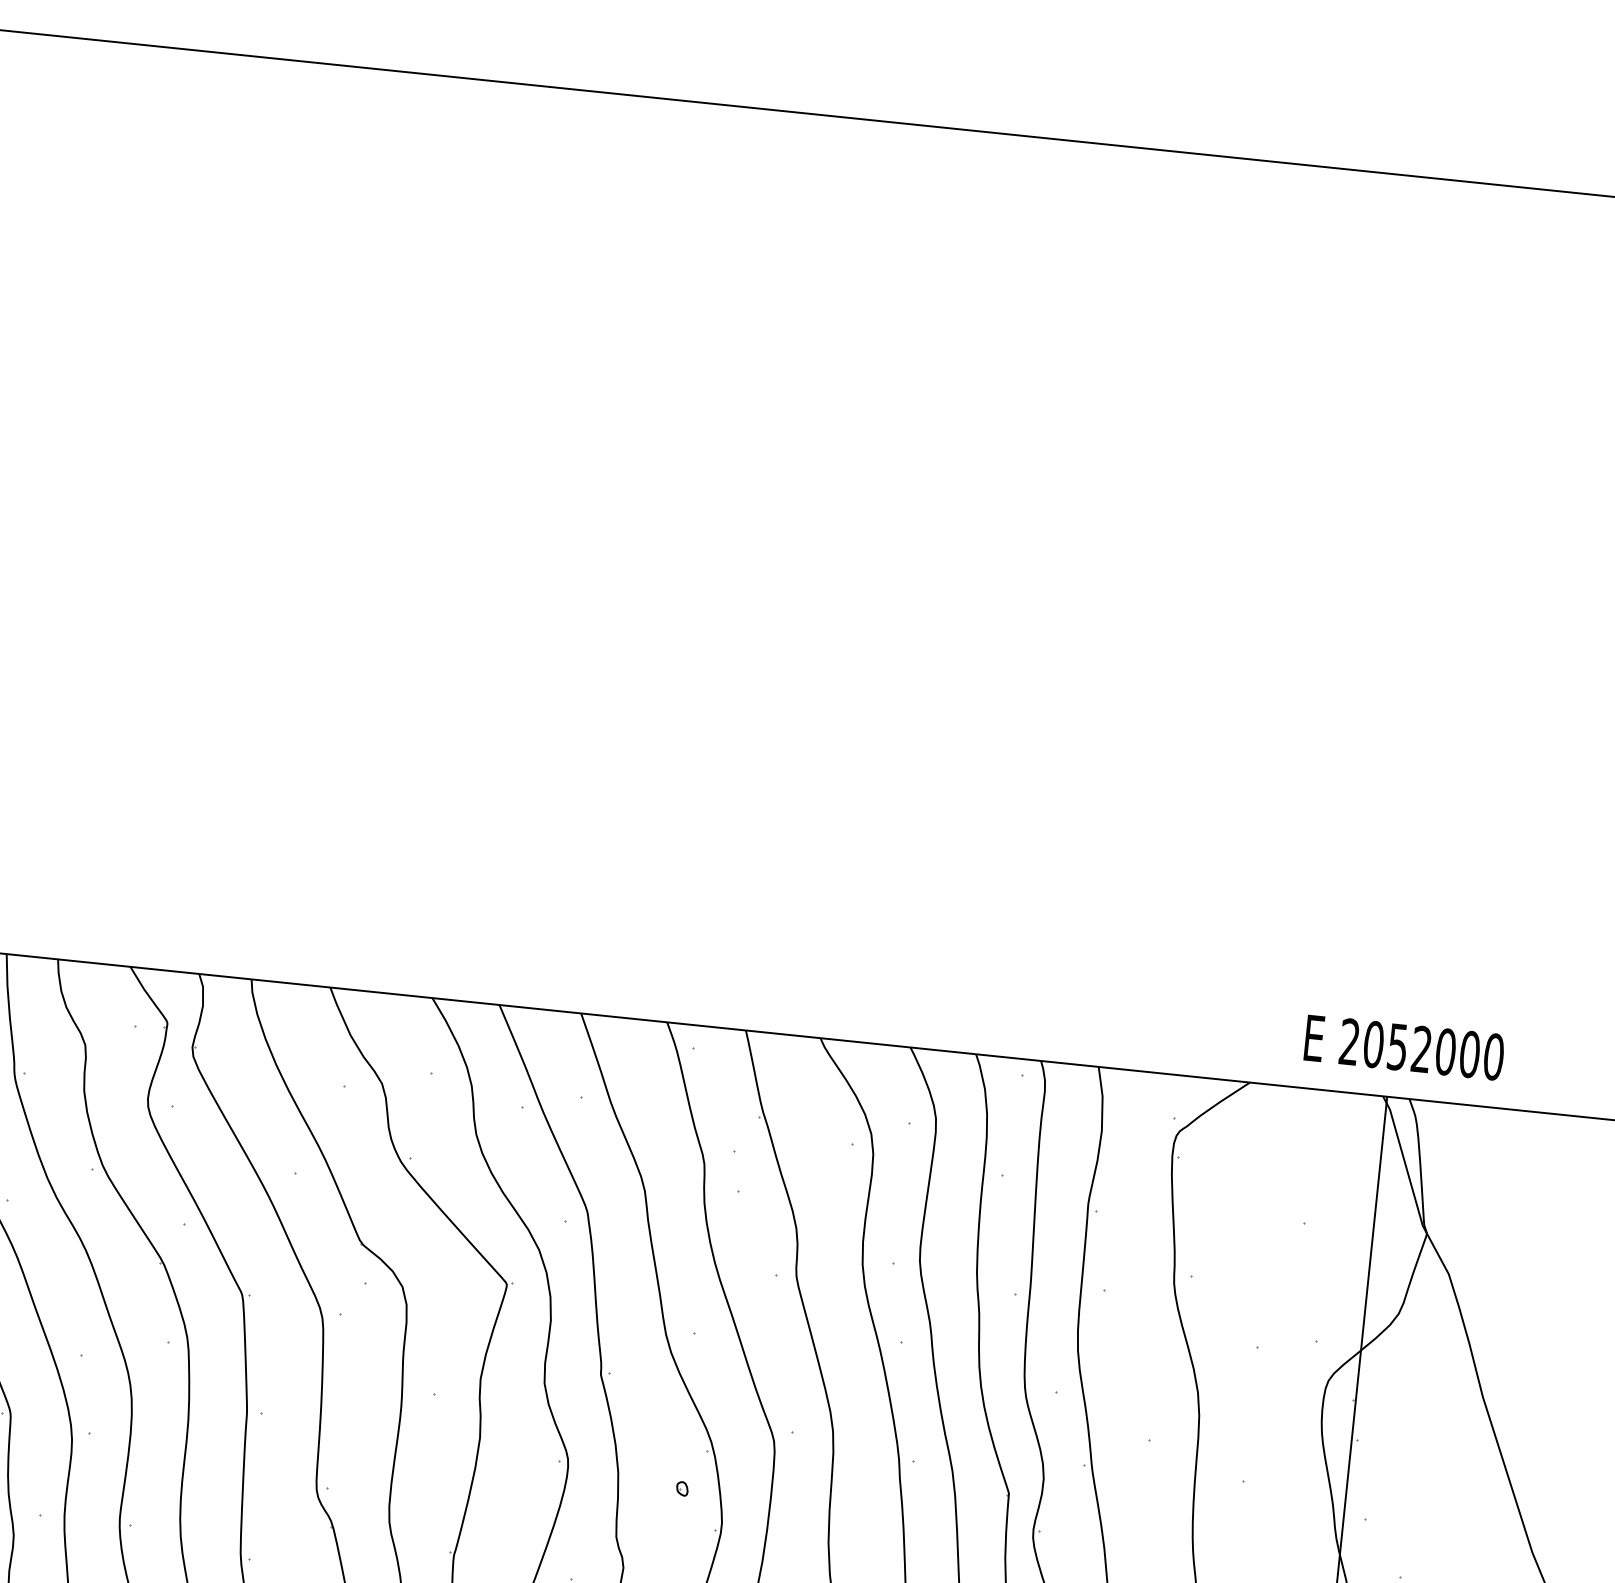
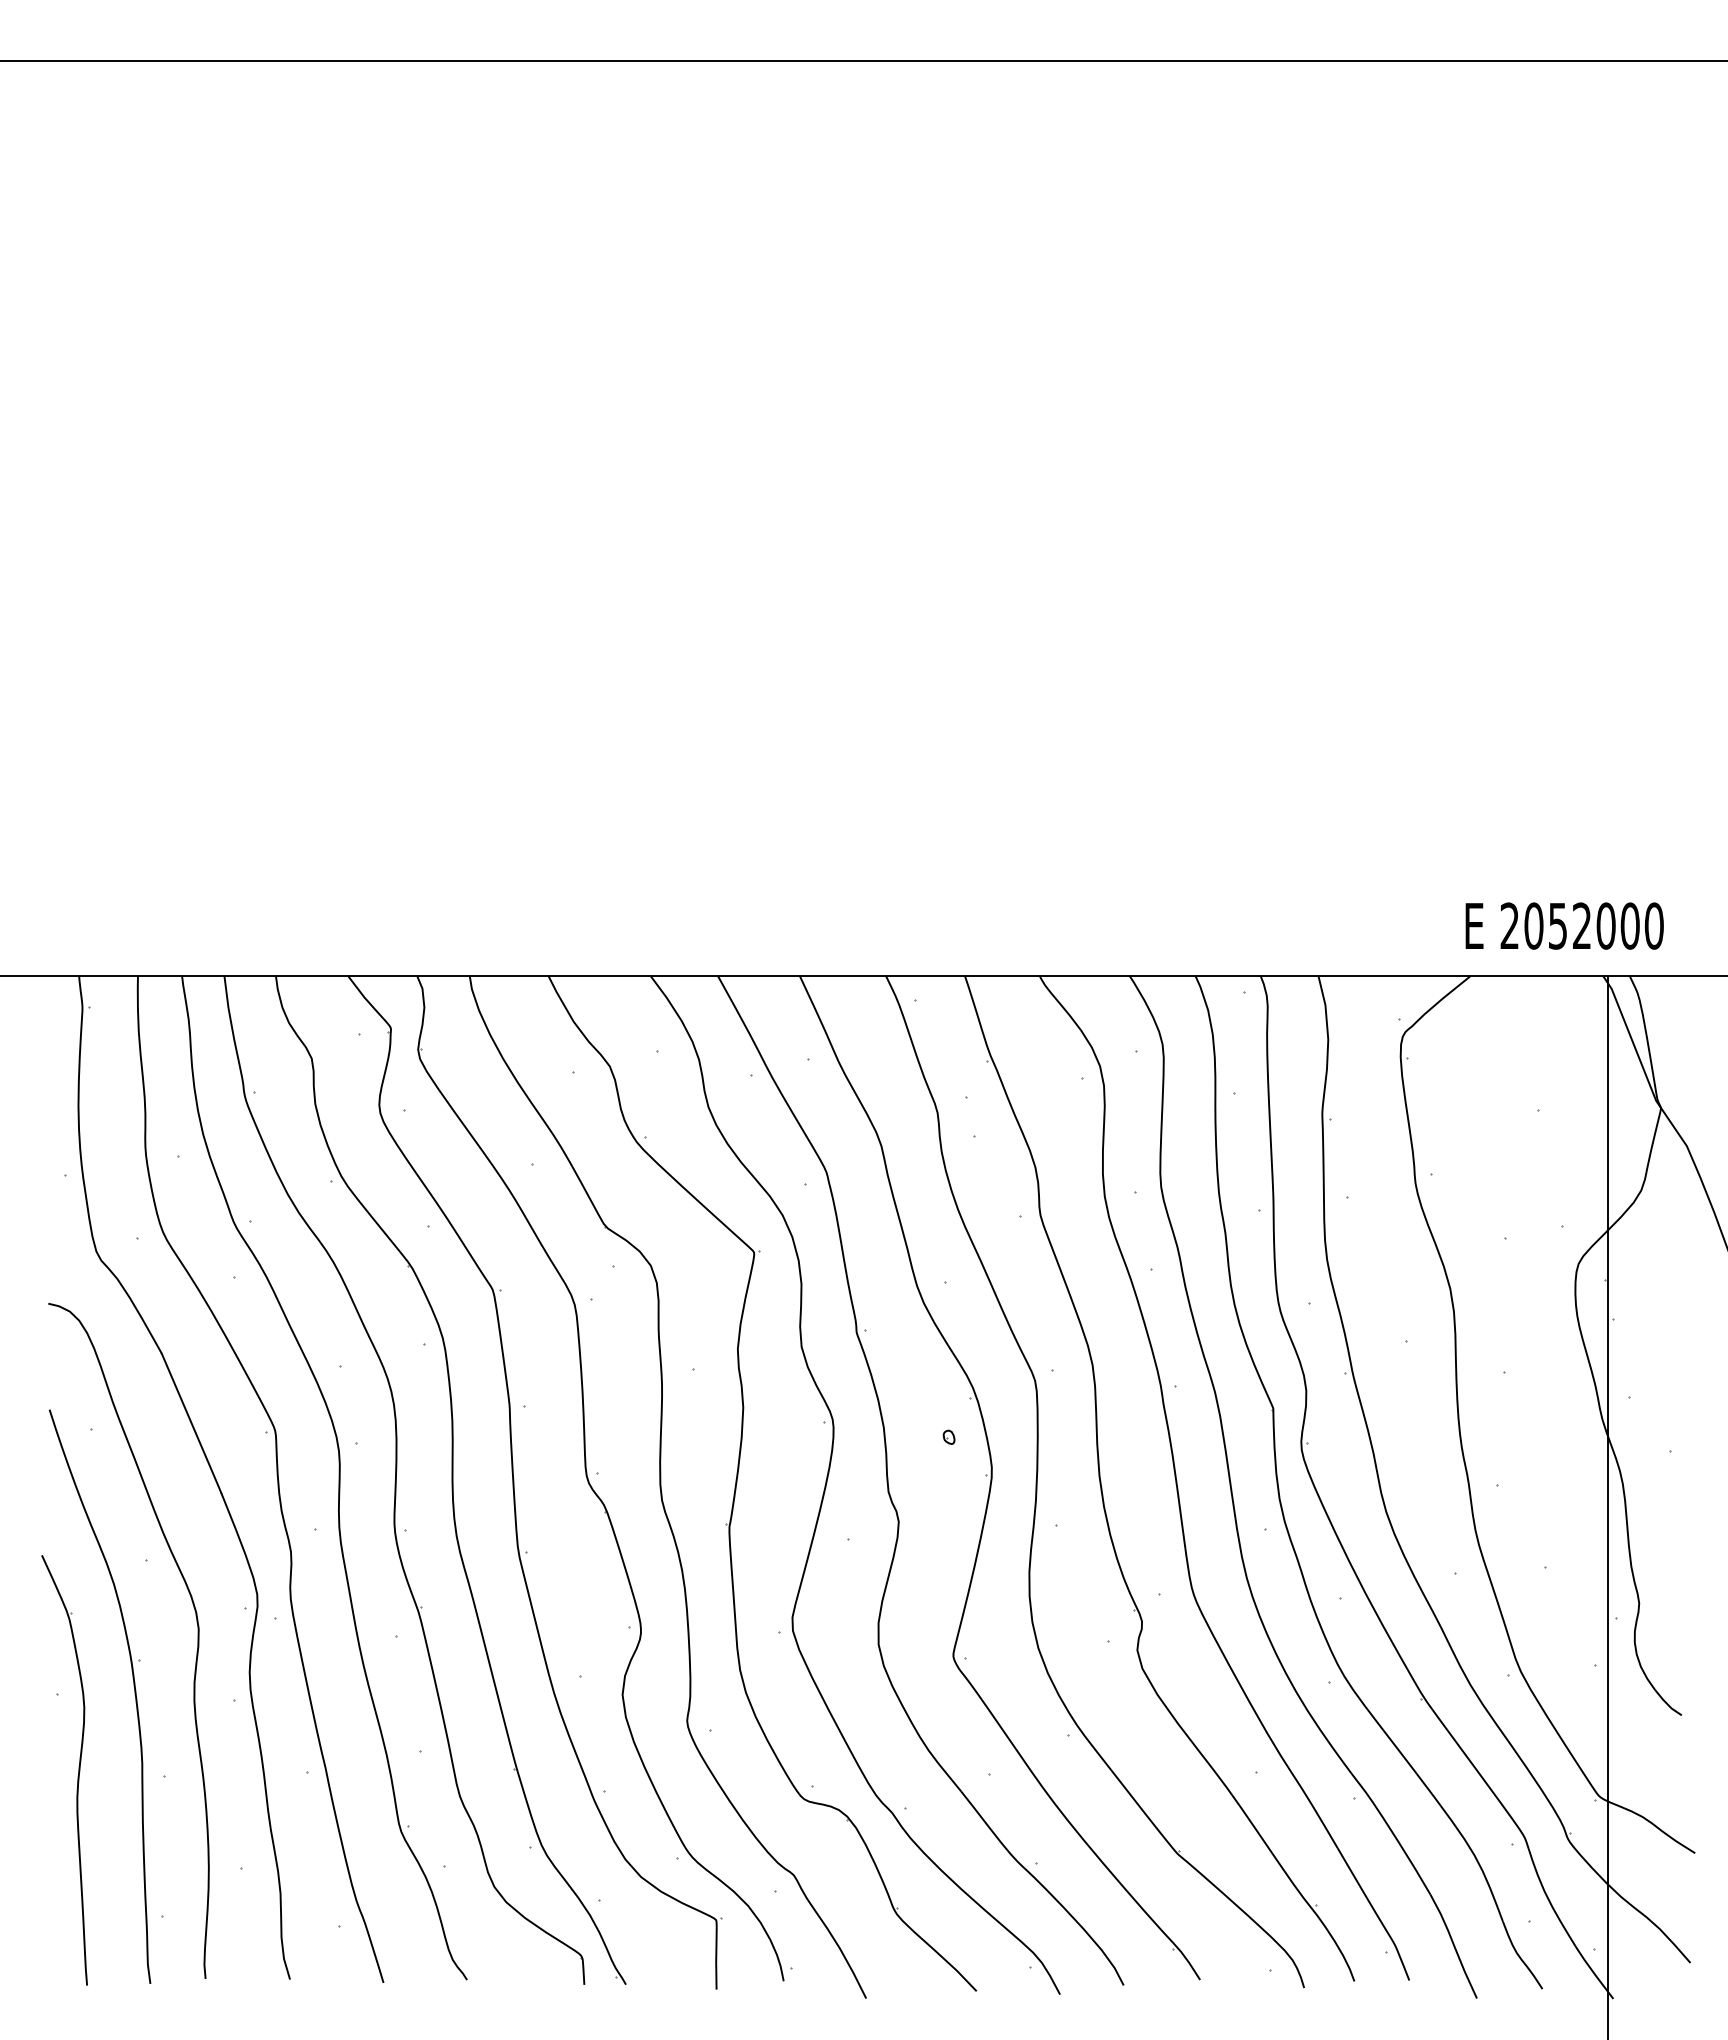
text: (1404, 1047) -> (1564, 925), moved

